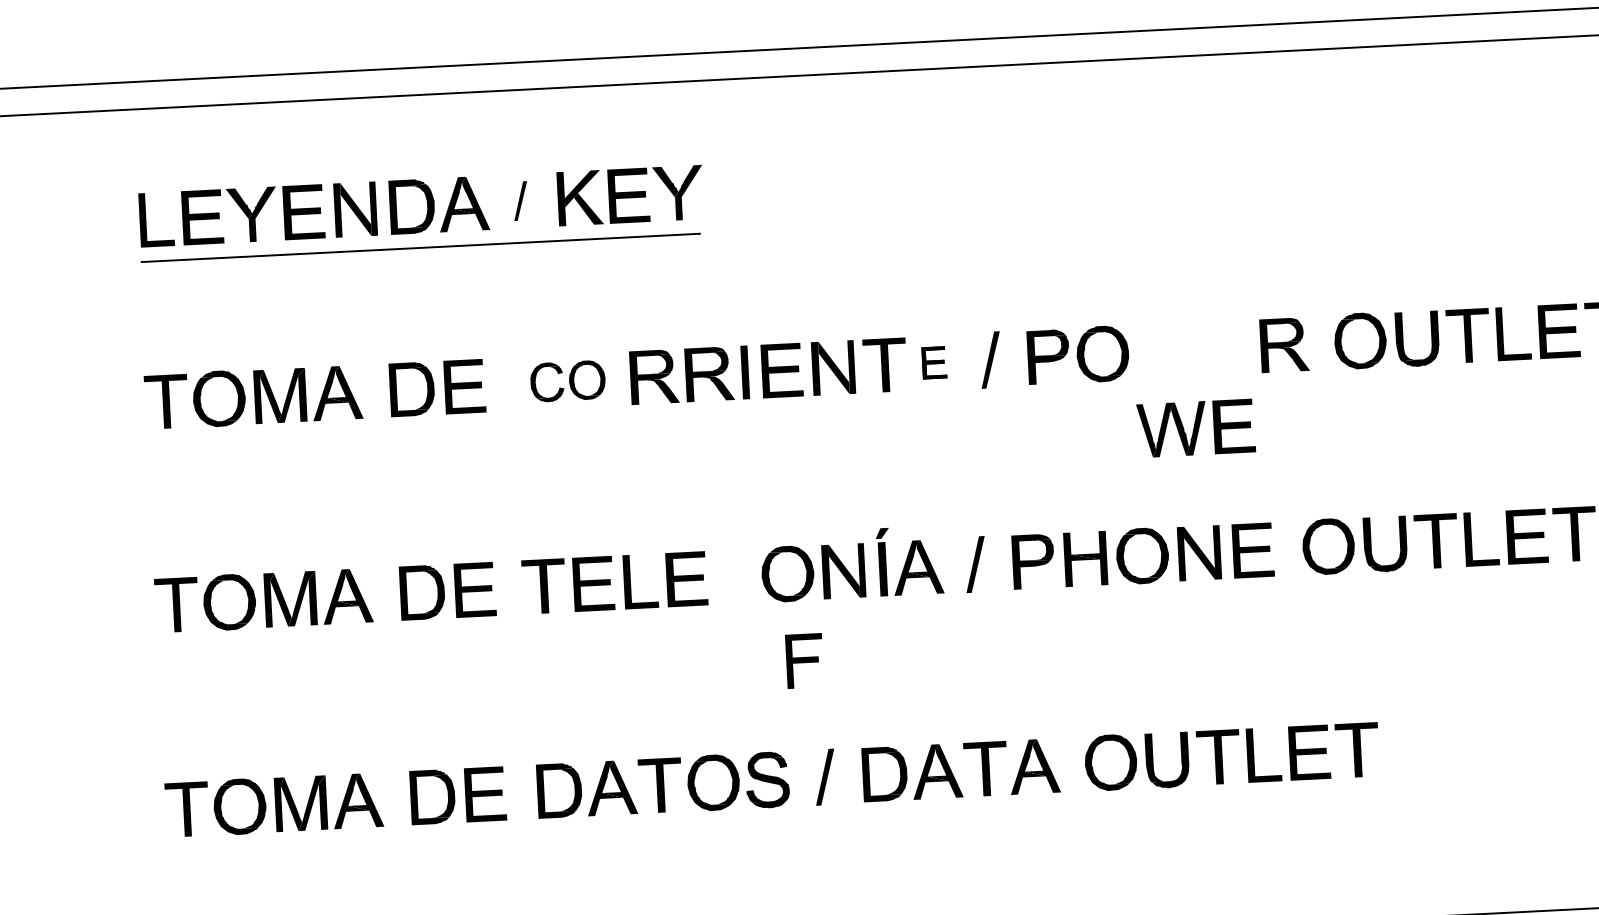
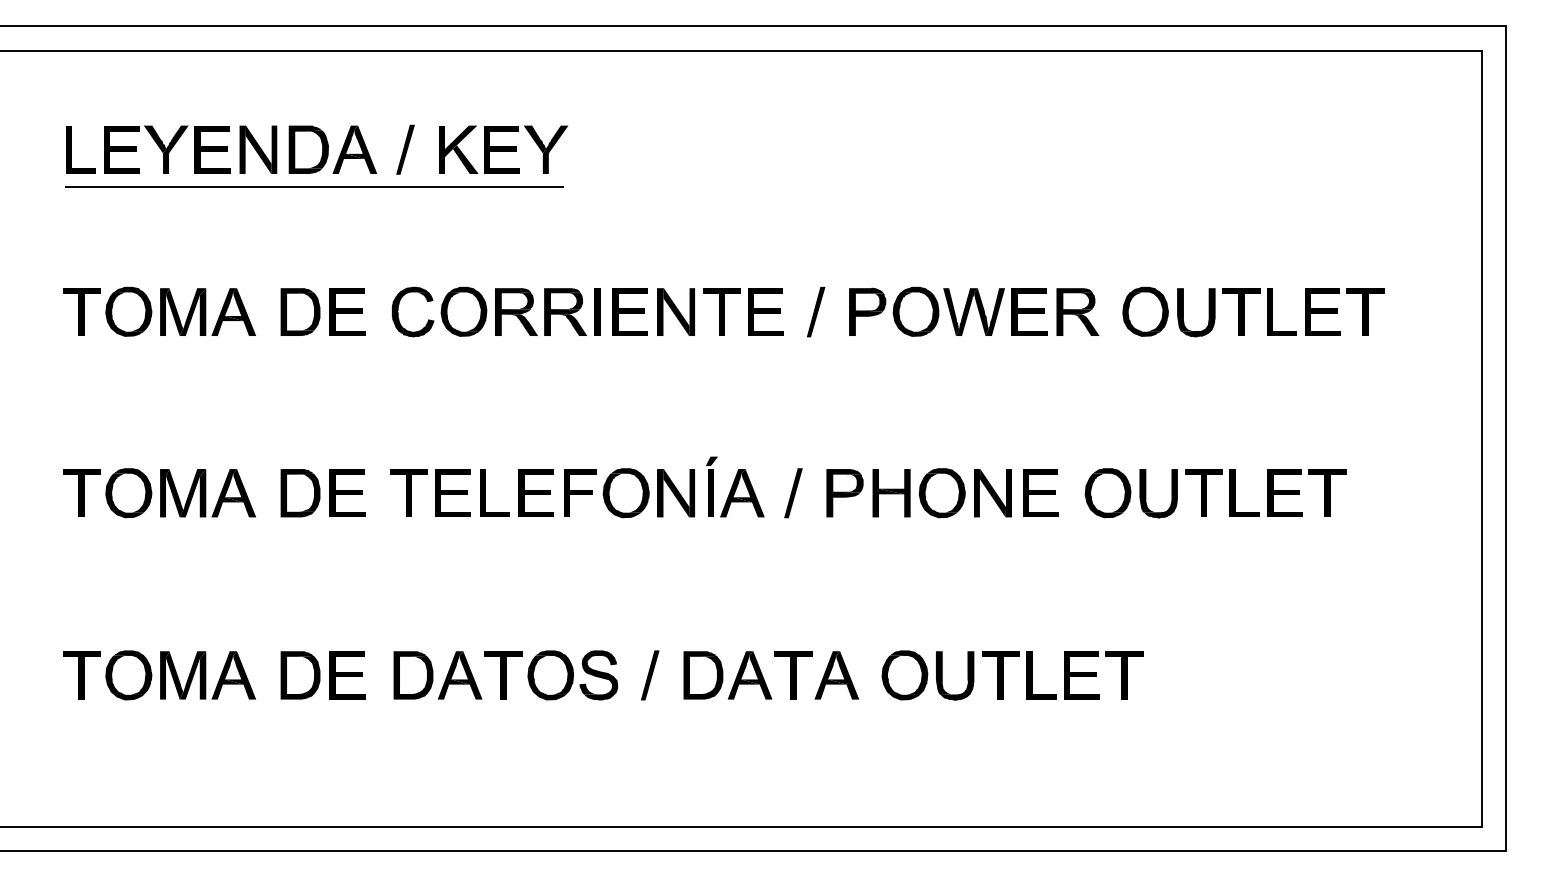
part: (520, 200) -> (405, 149), size x1.43
part: (933, 362) -> (765, 311), size x1.67
part: (568, 380) -> (439, 311), size x1.43
part: (1195, 427) -> (995, 311), moved
part: (804, 660) -> (580, 492), moved

